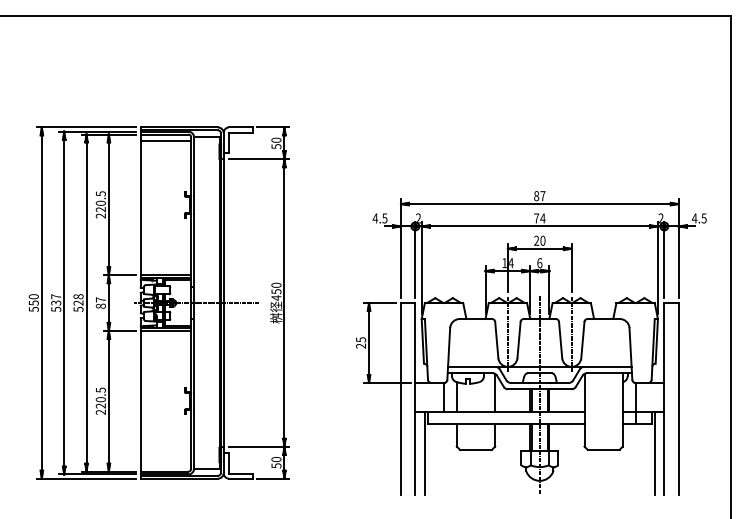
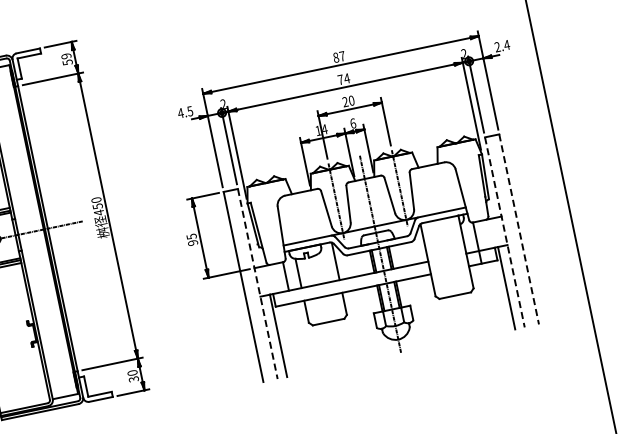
text: (276, 139) -> (66, 55), 50 -> 59
text: (698, 218) -> (501, 46), 4.5 -> 2.4
text: (361, 345) -> (193, 242), 25 -> 95
line: (415, 398) -> (257, 283), solid -> dashed
line: (664, 398) -> (504, 232), solid -> dashed
line: (678, 398) -> (518, 229), solid -> dashed
text: (275, 465) -> (132, 379), 50 -> 30

